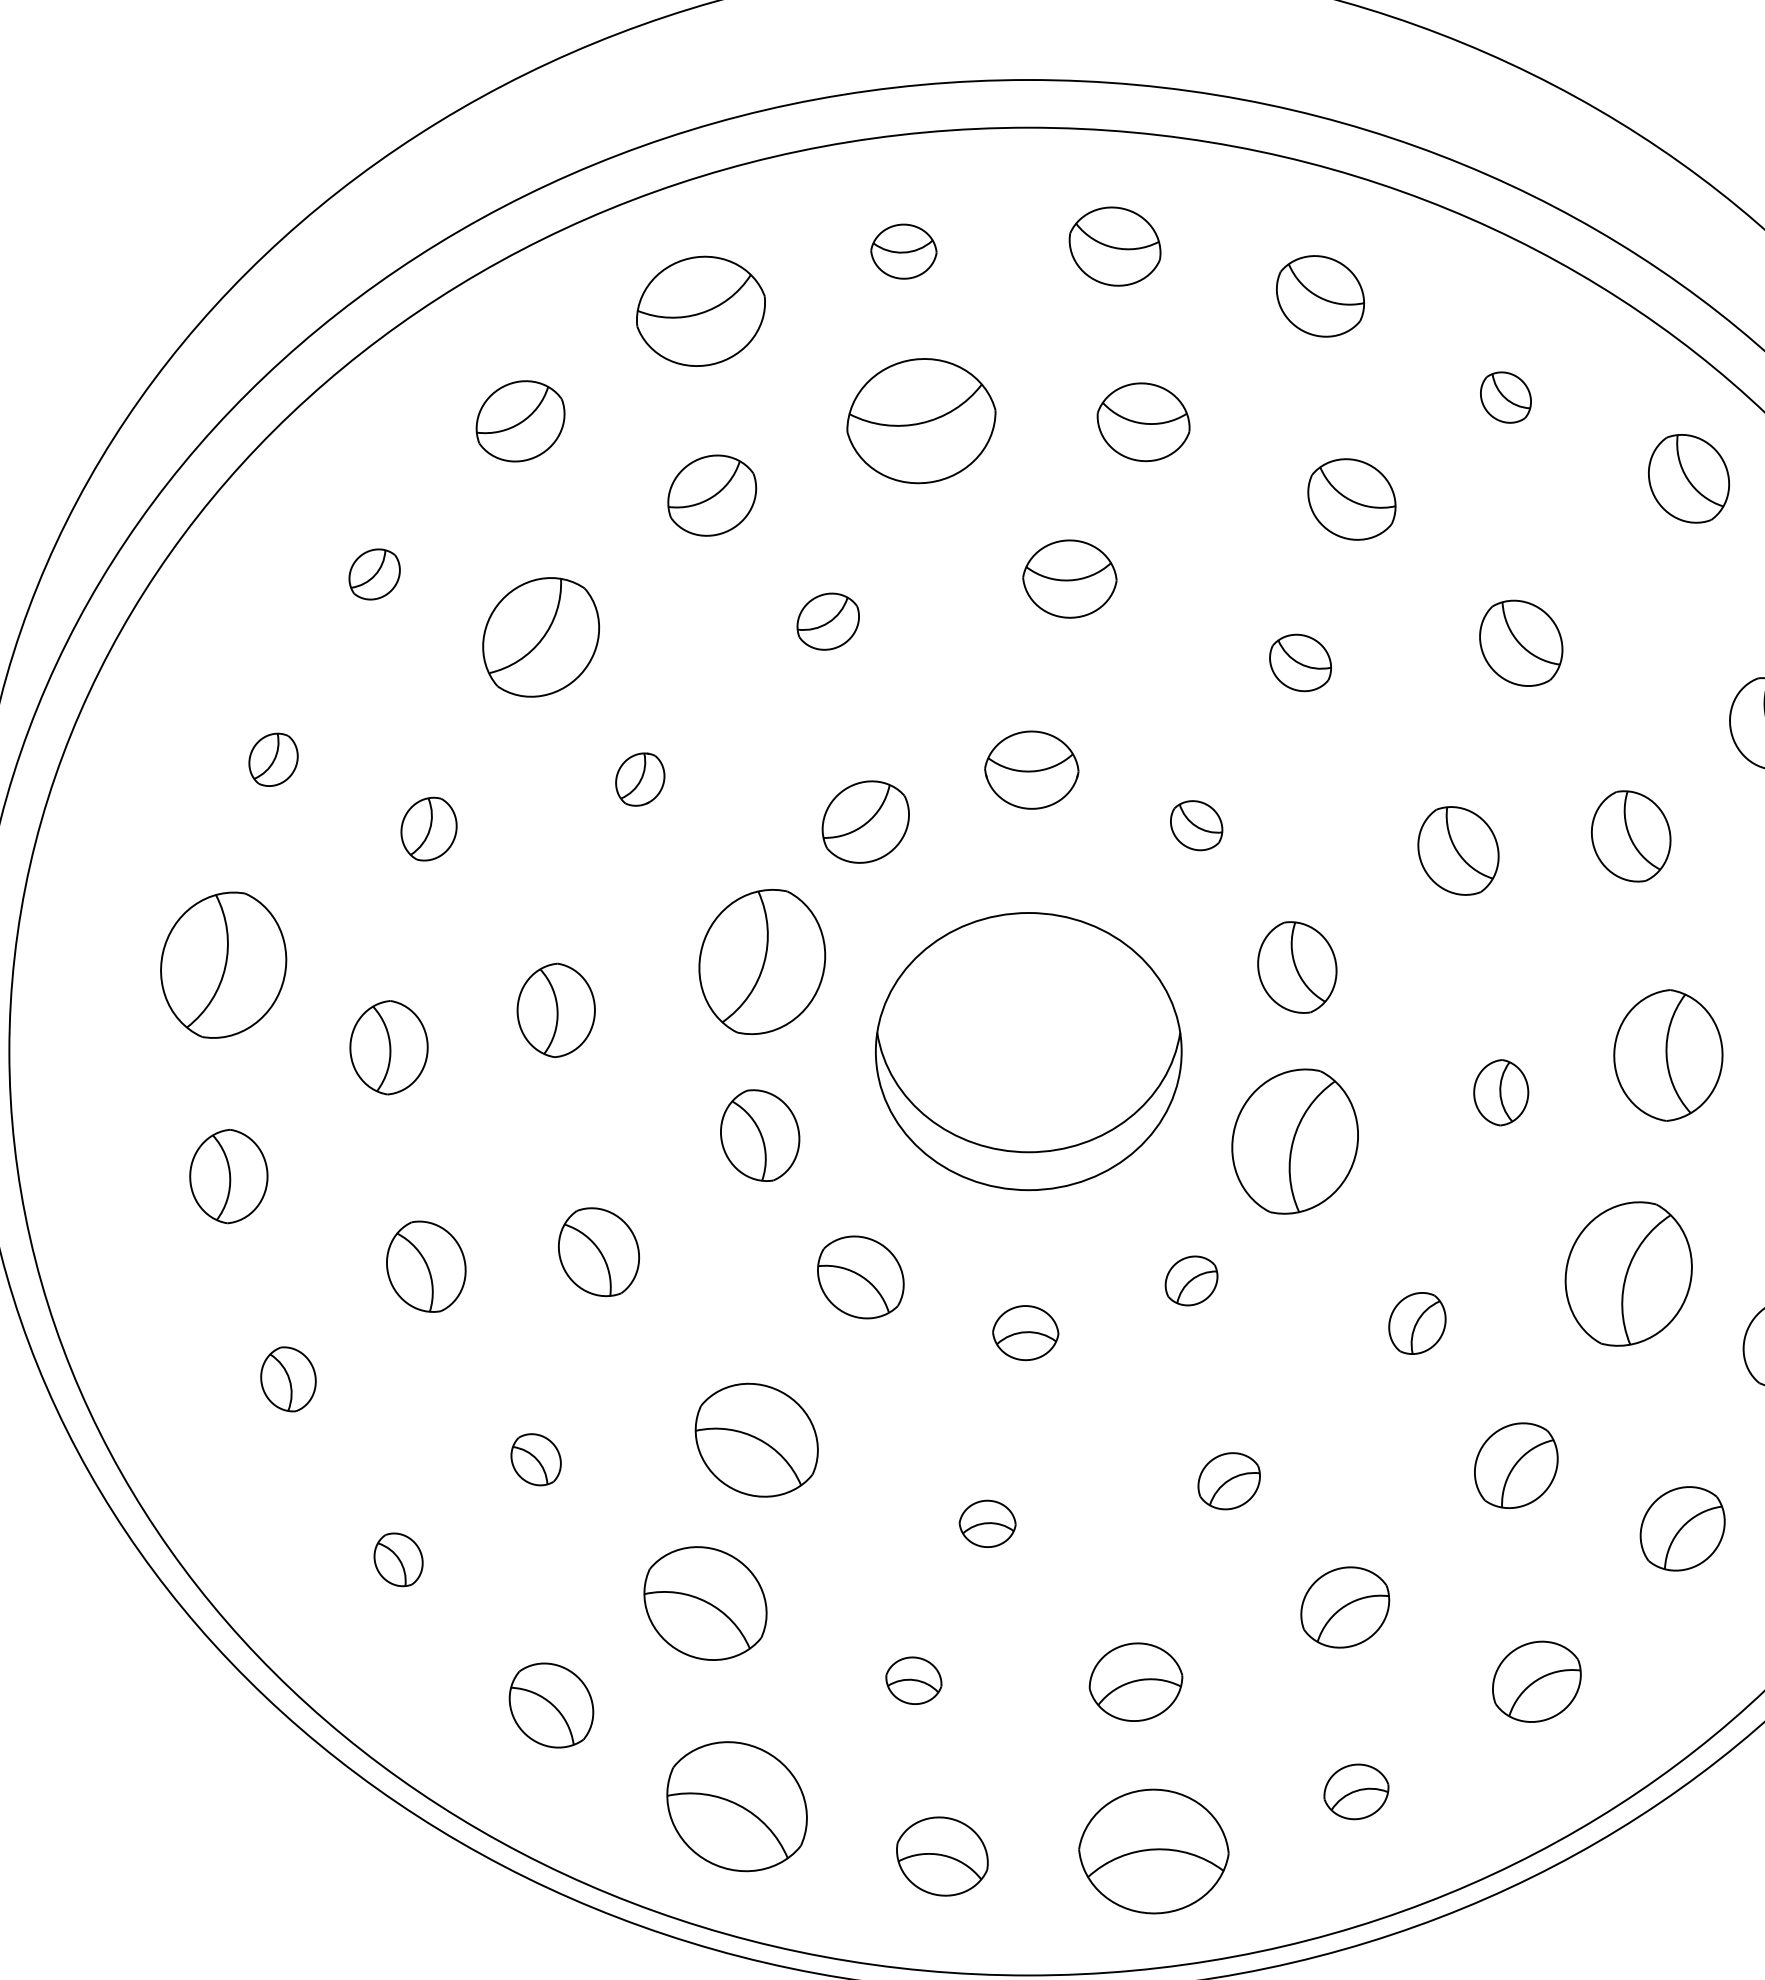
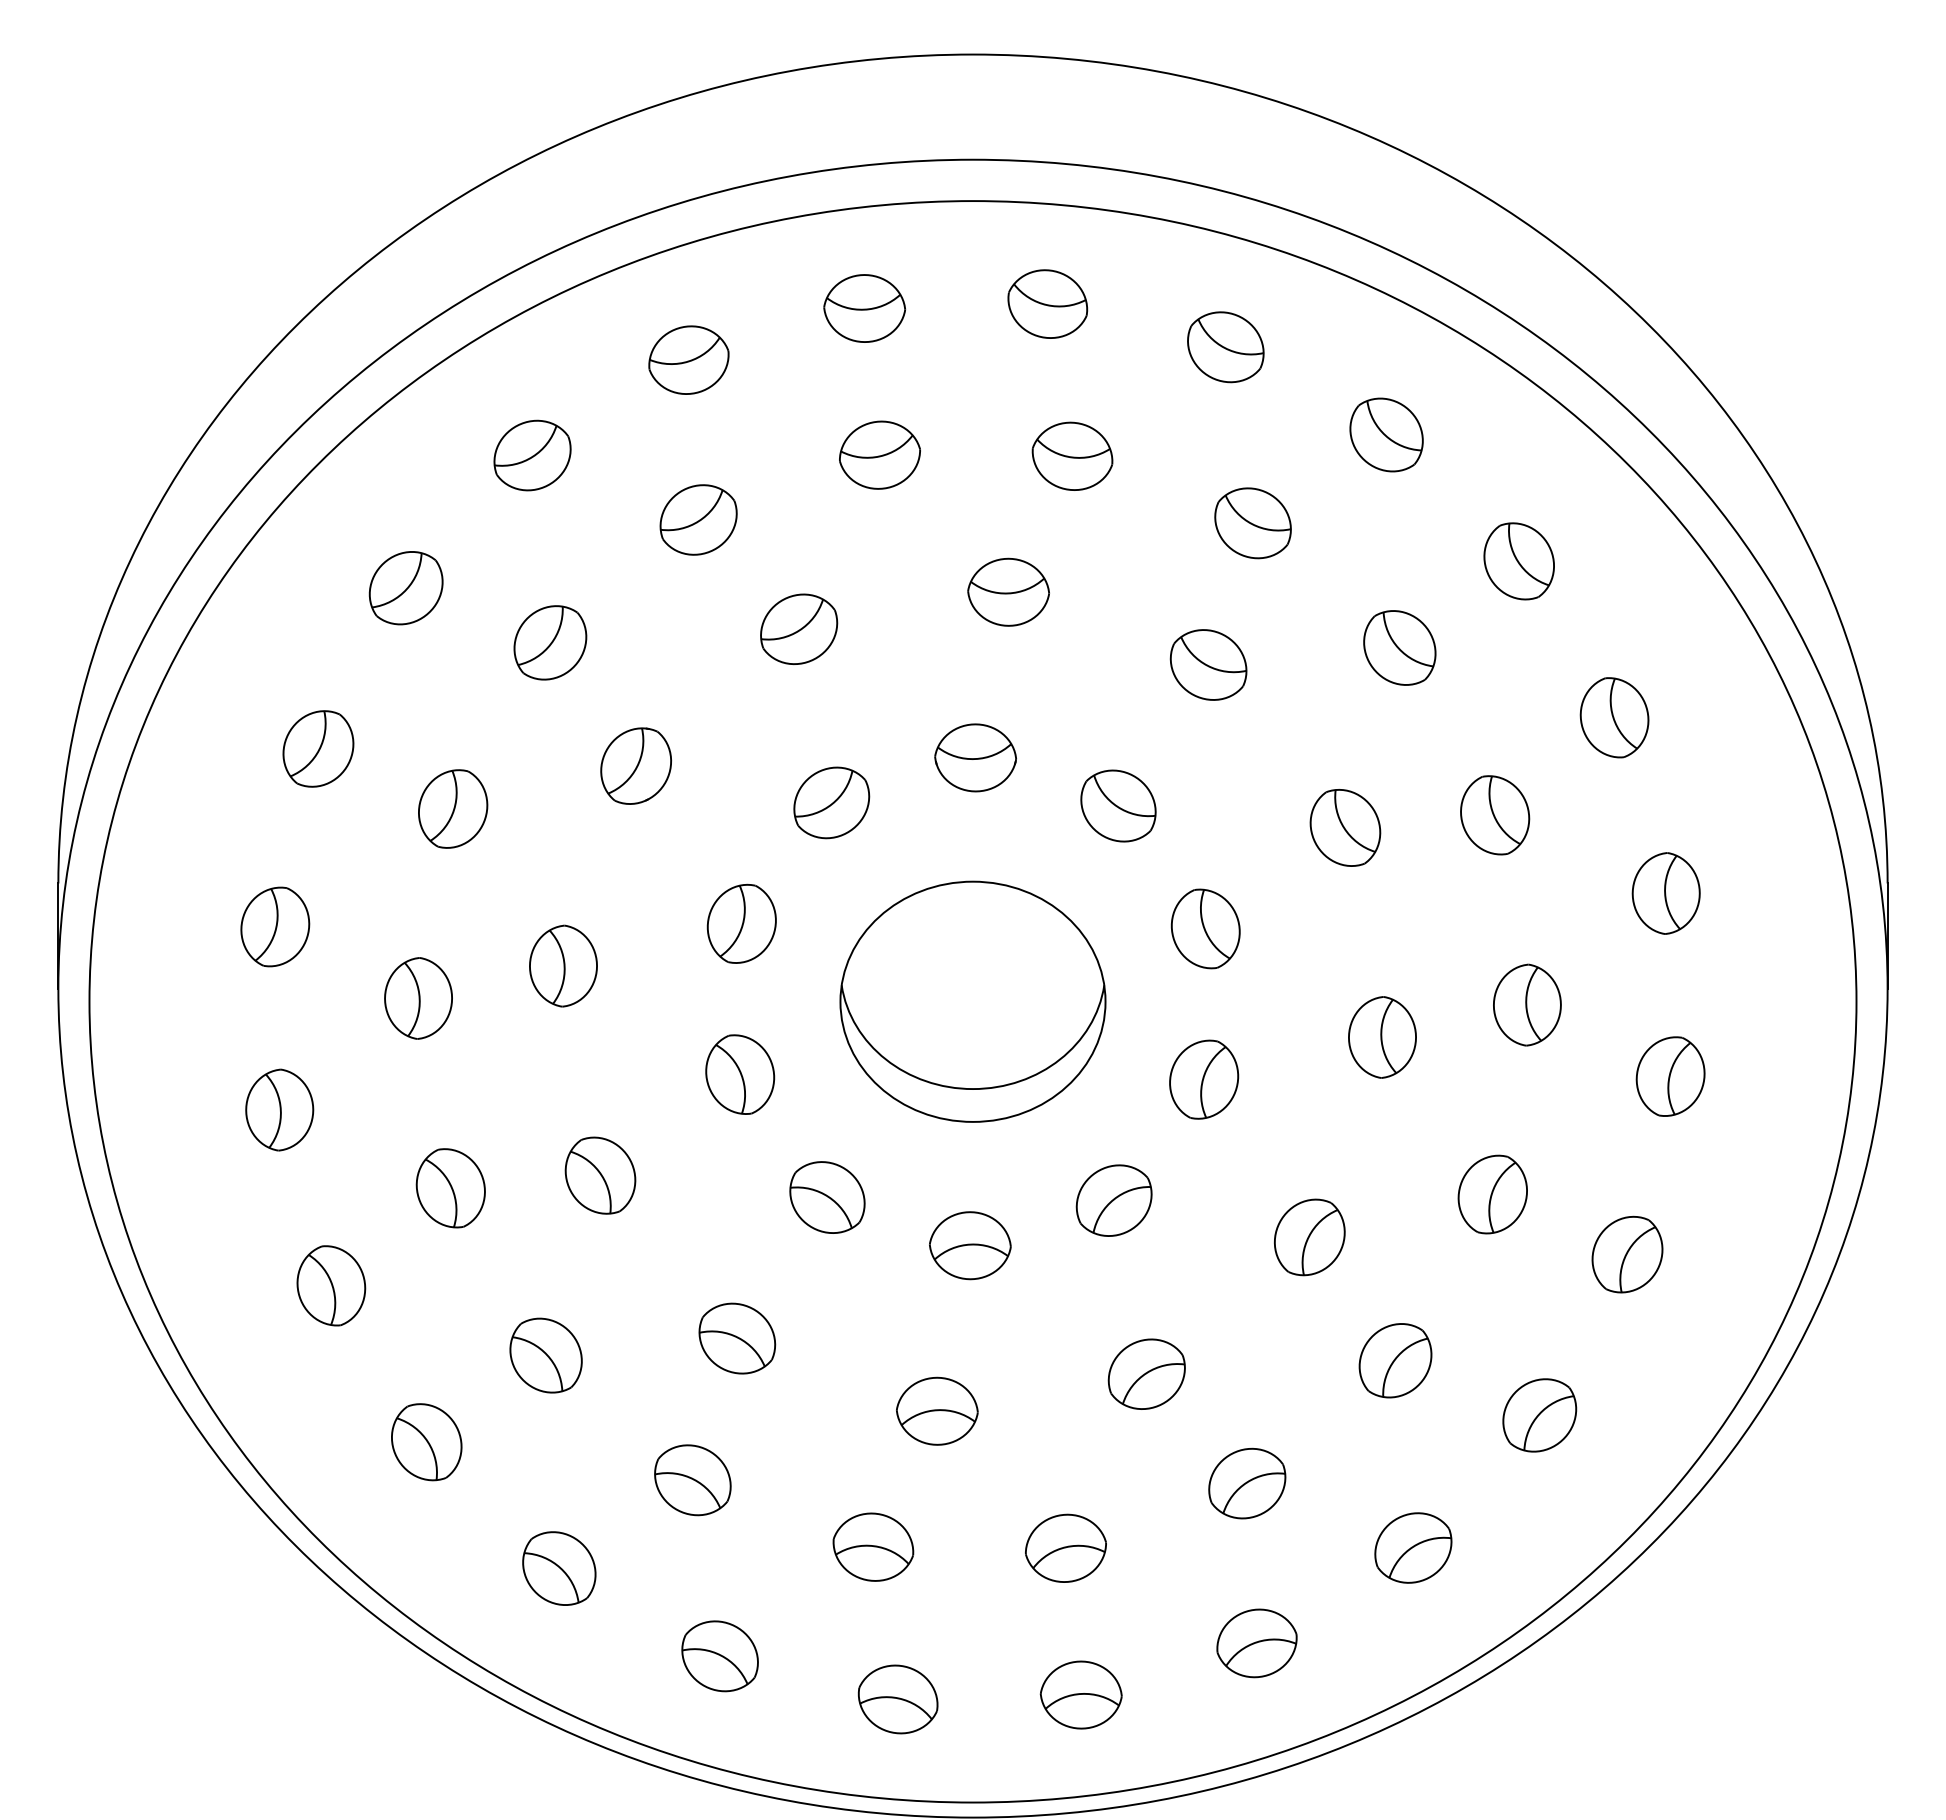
part: (903, 251) -> (864, 308), size x1.43
part: (700, 310) -> (688, 359), size x0.71
part: (1505, 397) -> (1386, 434), size x1.67
part: (920, 420) -> (879, 454), size x0.62
part: (1688, 478) -> (1518, 561), moved
part: (373, 574) -> (405, 588), size x1.67
part: (828, 620) -> (799, 628), size x1.43
part: (541, 637) -> (550, 642), size x0.71
part: (1300, 662) -> (1208, 664), size x1.43
part: (273, 759) -> (318, 748), size x1.67
part: (640, 778) -> (636, 765), size x1.67
part: (1196, 825) -> (1118, 805), size x1.67
part: (429, 828) -> (453, 808), size x1.43
part: (761, 961) -> (741, 923), size x0.62
part: (223, 964) -> (275, 926), size x0.62
part: (1668, 1054) -> (1527, 1004), size x0.71
part: (1501, 1092) -> (1382, 1037), size x1.43
part: (1295, 1141) -> (1204, 1079), size x0.62
part: (1628, 1273) -> (1492, 1194), size x0.62
part: (1190, 1280) -> (1113, 1200), size x1.67
part: (1417, 1323) -> (1309, 1237), size x1.43
part: (1025, 1332) -> (970, 1245), size x1.43
part: (288, 1378) -> (331, 1285), size x1.43
part: (757, 1440) -> (737, 1338), size x0.71
part: (535, 1459) -> (545, 1355), size x1.67
part: (1228, 1480) -> (1146, 1373), size x1.43
part: (987, 1523) -> (937, 1410), size x1.67
part: (398, 1560) -> (426, 1442), size x1.67
part: (705, 1603) -> (692, 1480), size x0.71
part: (913, 1680) -> (873, 1546), size x1.67
part: (1355, 1791) -> (1256, 1643), size x1.43
part: (736, 1806) -> (719, 1656), size x0.62
part: (1152, 1850) -> (1080, 1694), size x0.62

